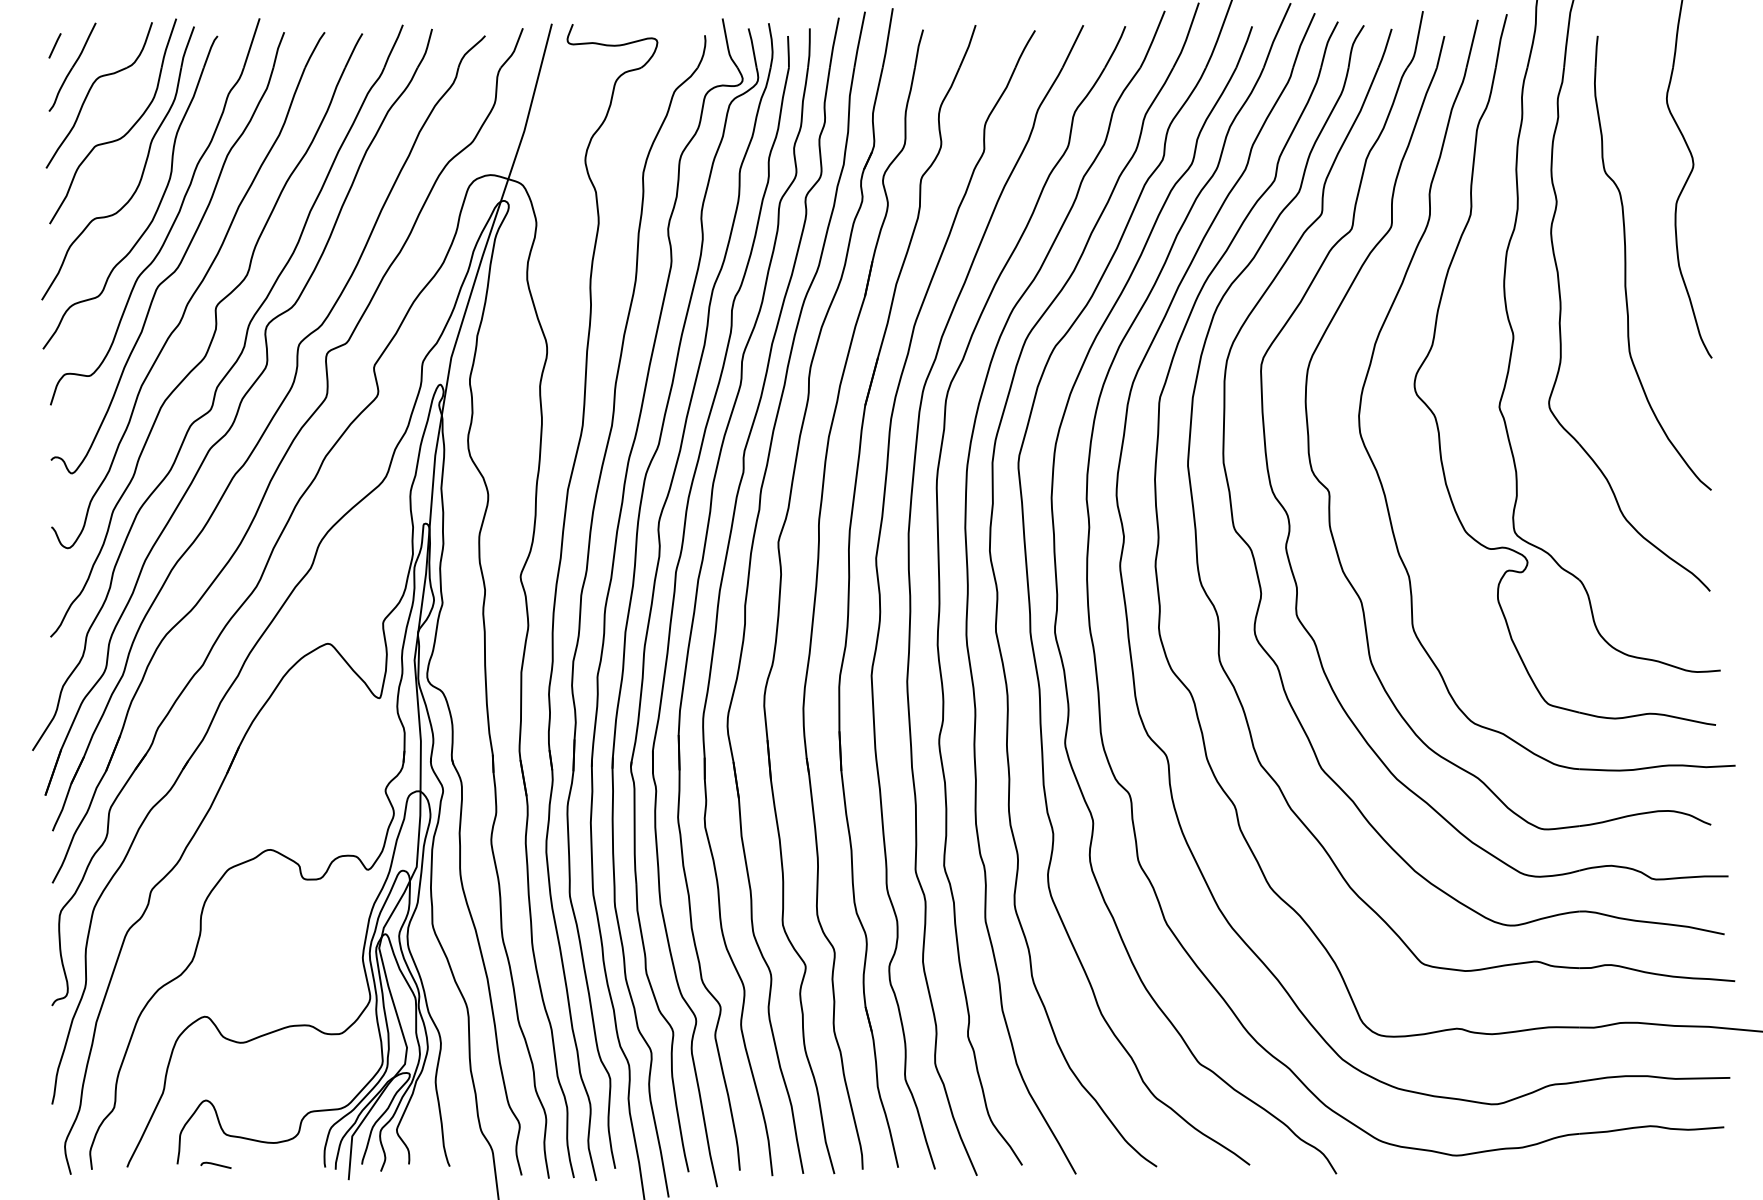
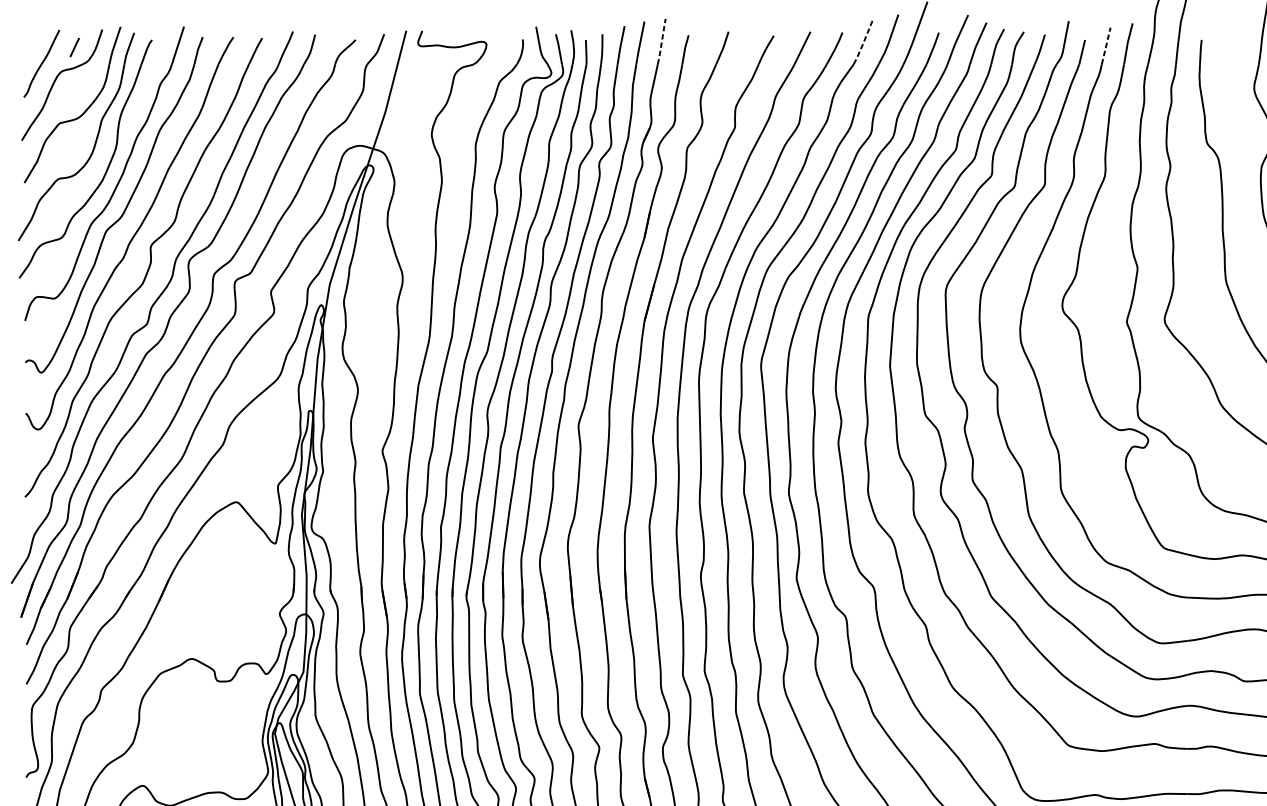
line: (887, 38) -> (661, 41), solid -> dashed
line: (1152, 41) -> (863, 44), solid -> dashed
line: (1472, 43) -> (1106, 45), solid -> dashed
line: (54, 45) -> (74, 47), moved

